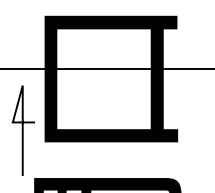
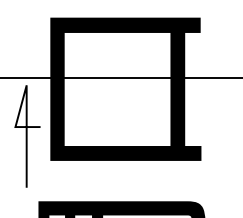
line: (22, 130) -> (26, 136), moved

